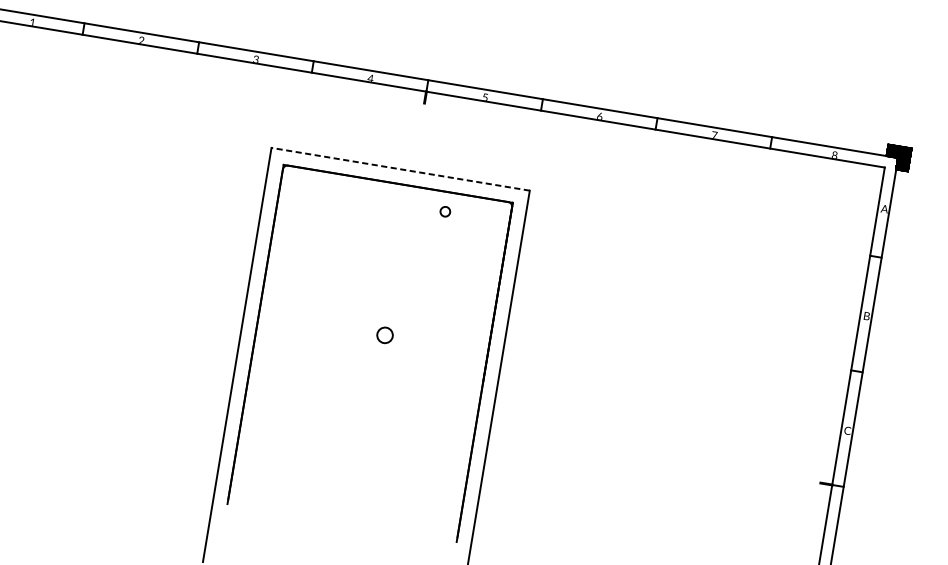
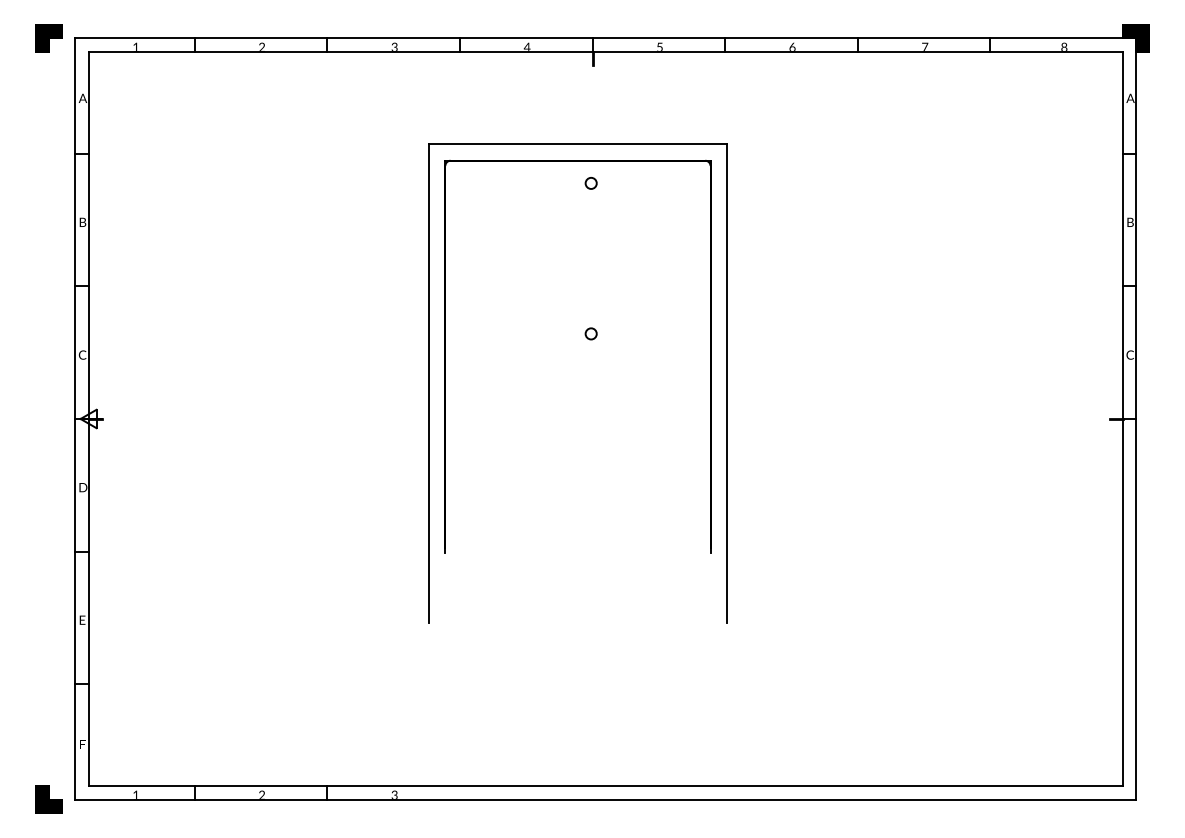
line: (400, 168) -> (577, 143), dashed -> solid
circle: (444, 211) -> (590, 183), moved
circle: (384, 334) -> (590, 333), size x0.62

